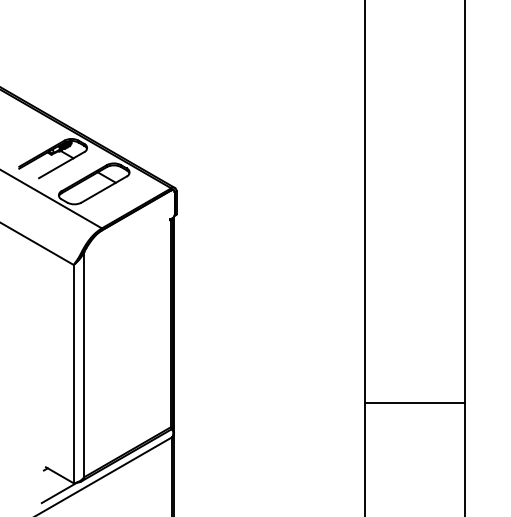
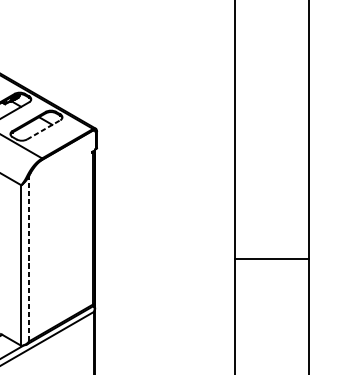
line: (104, 189) -> (44, 129), solid -> dashed
line: (84, 364) -> (29, 258), solid -> dashed
line: (414, 402) -> (271, 258), moved

